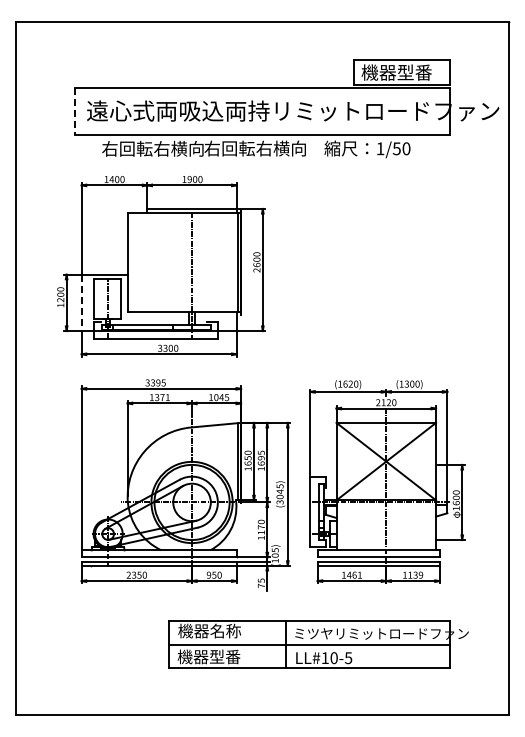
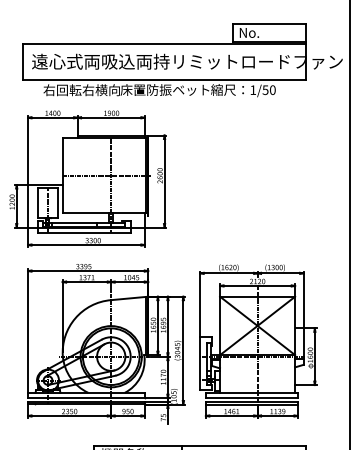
text: (396, 72) -> (265, 32), 機器型番 -> No.
line: (74, 111) -> (22, 62), dashed -> solid
text: (262, 148) -> (164, 89), 右回転右横向 -> 床置防振ベット
line: (185, 262) -> (106, 175), added
line: (81, 303) -> (27, 206), dashed -> solid

